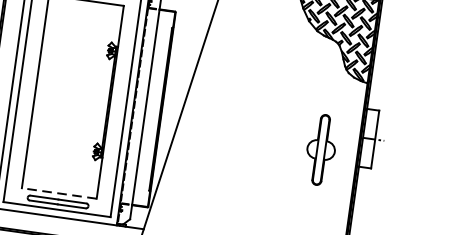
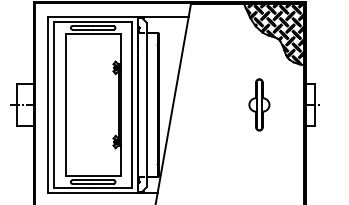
part: (321, 149) -> (259, 104), moved
line: (58, 192) -> (92, 175), dashed -> solid

